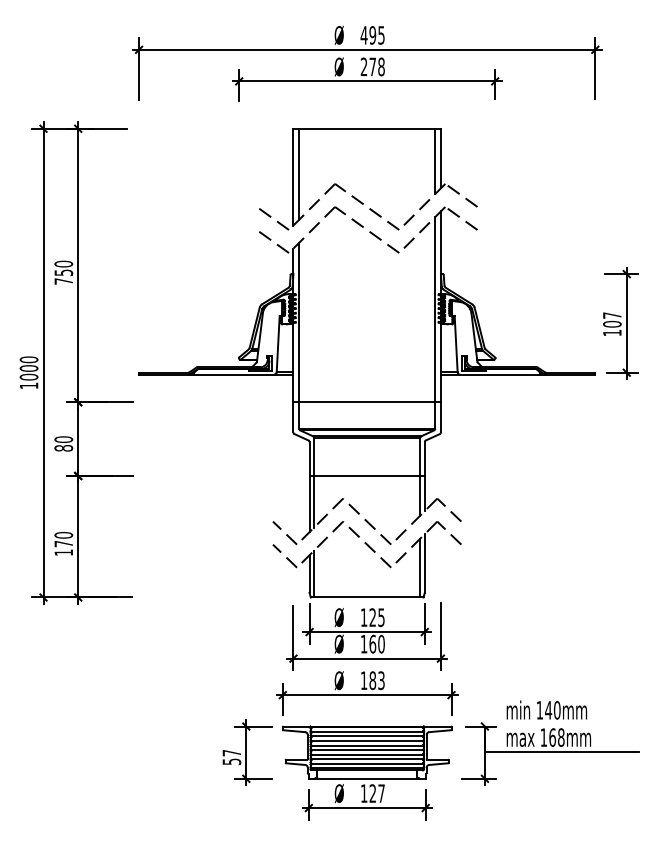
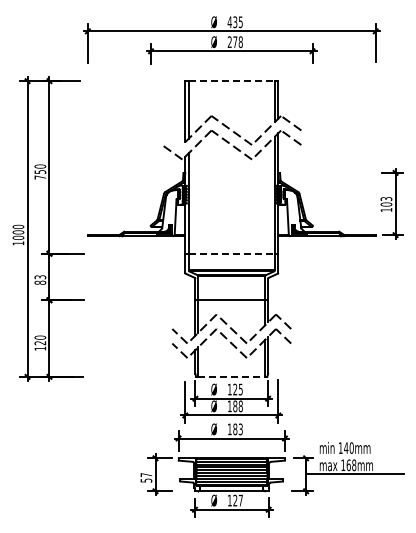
text: (373, 34) -> (235, 21), 495 -> 435
line: (366, 129) -> (231, 81), solid -> dashed
line: (273, 218) -> (172, 137), removed
text: (612, 316) -> (386, 199), 107 -> 103
line: (366, 401) -> (231, 253), solid -> dashed
text: (64, 439) -> (40, 277), 80 -> 83
text: (64, 544) -> (40, 343), 170 -> 120
line: (366, 596) -> (231, 376), solid -> dashed
text: (376, 642) -> (237, 405), 160 -> 188

